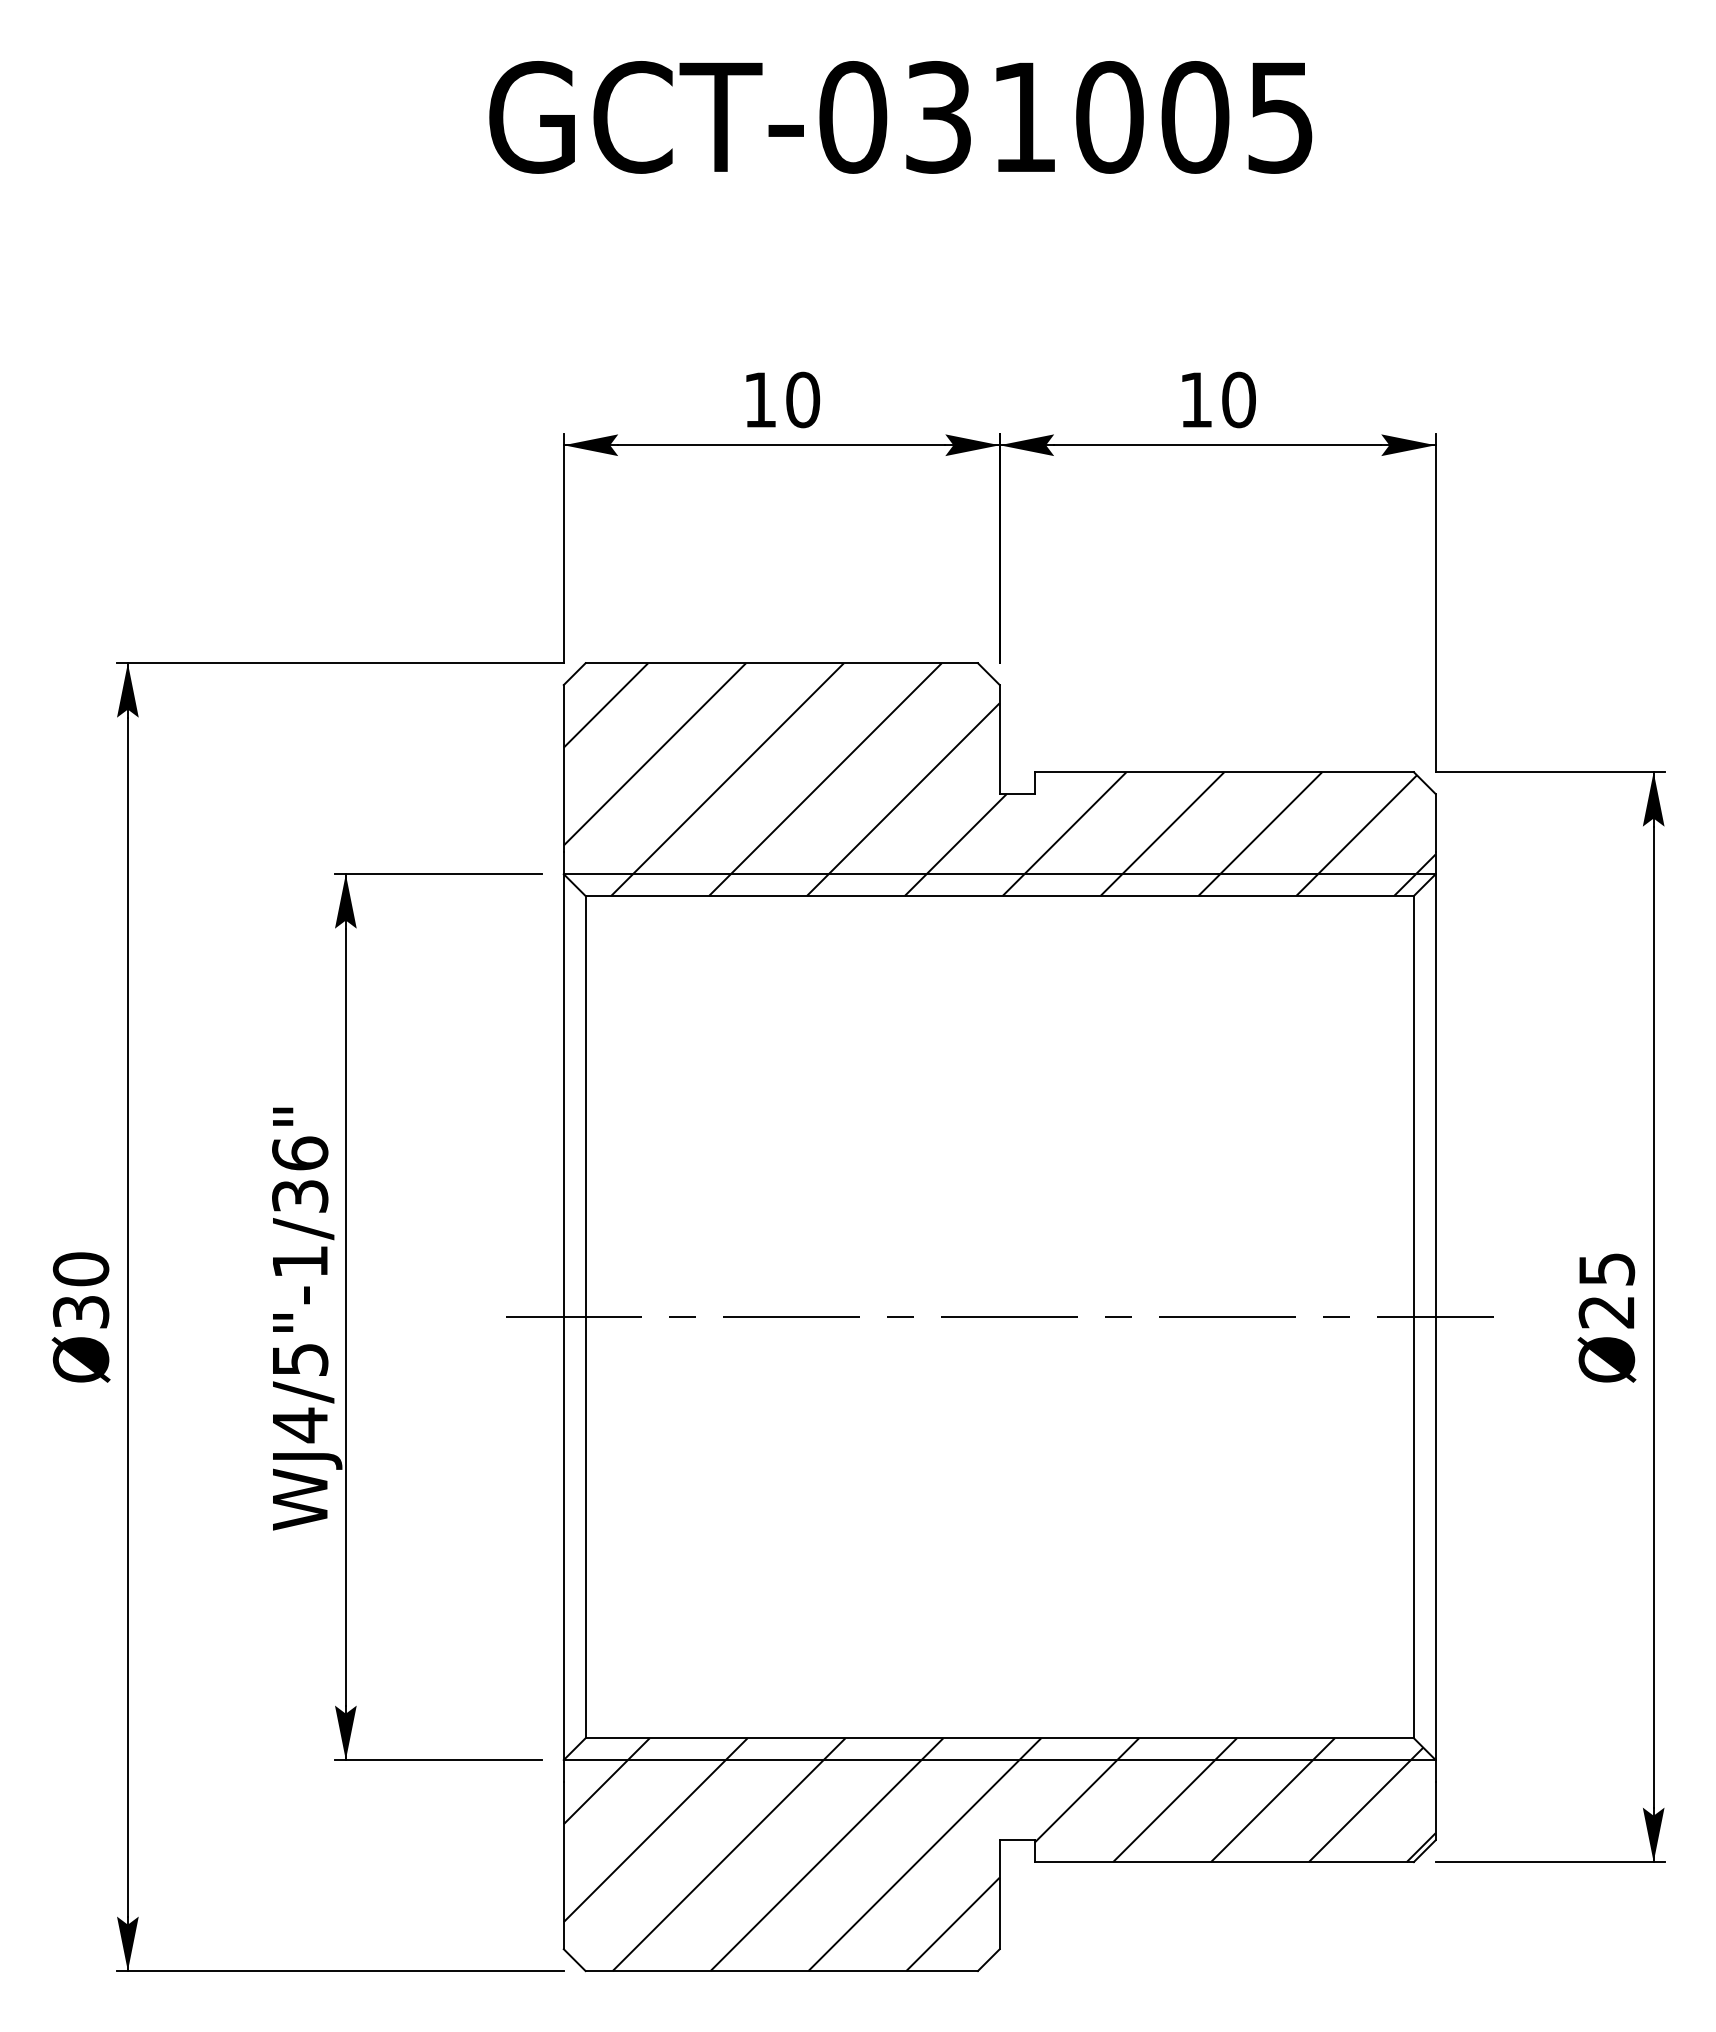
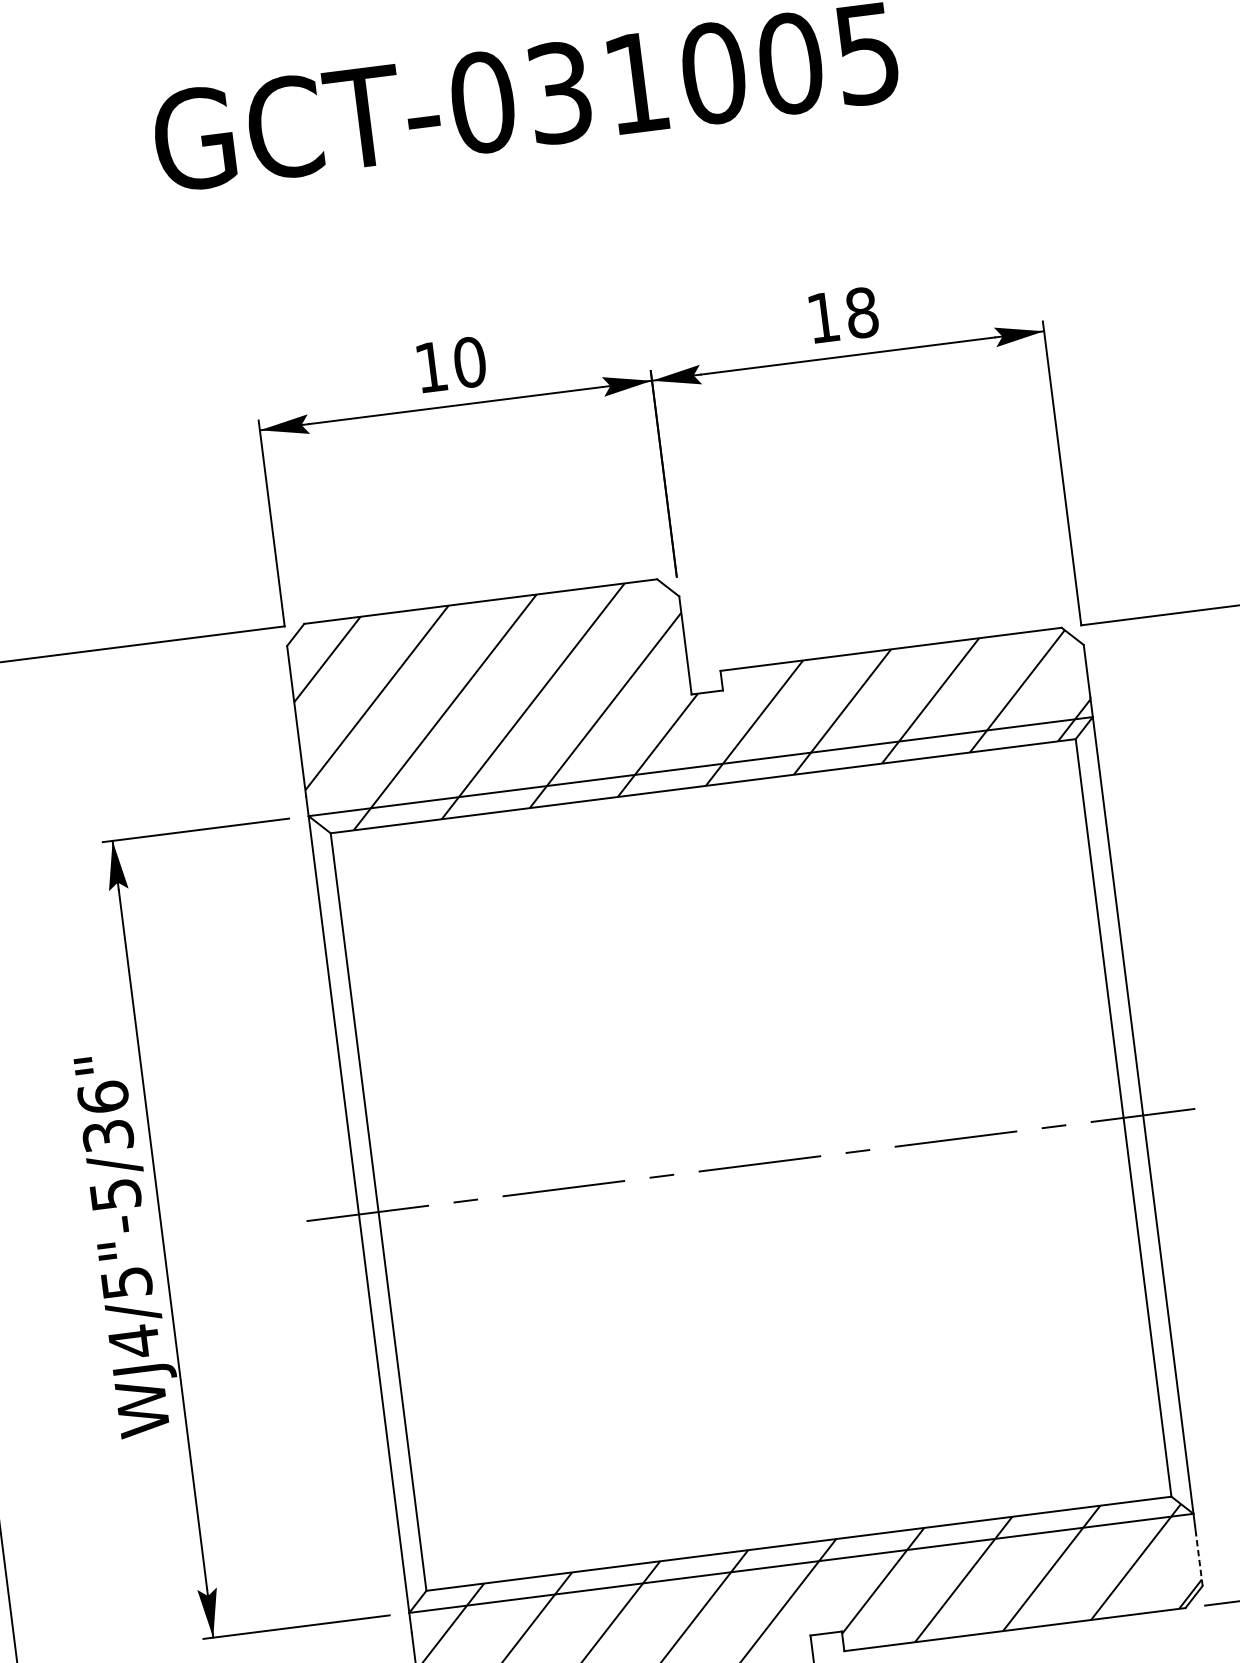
text: (1238, 399) -> (861, 312), 10 -> 18
text: (300, 1261) -> (115, 1194), WJ4/5"-1/36" -> WJ4/5"-5/36"
line: (1435, 1810) -> (1199, 1559), solid -> dashed

